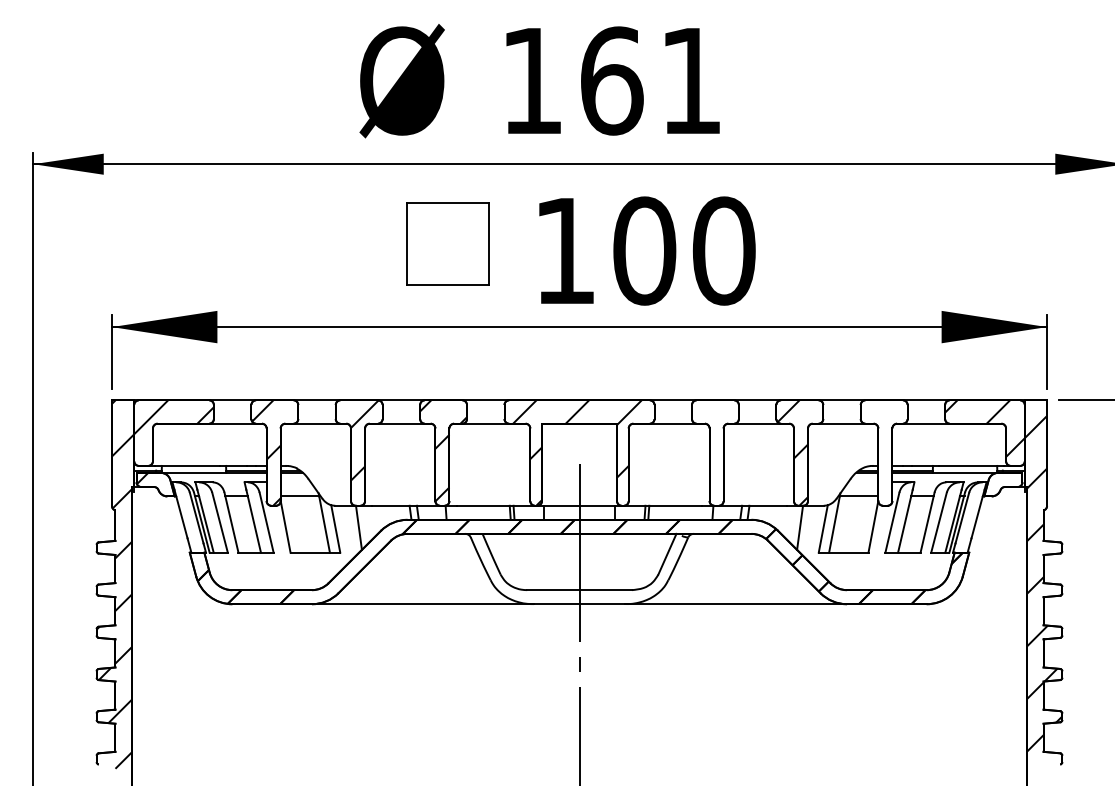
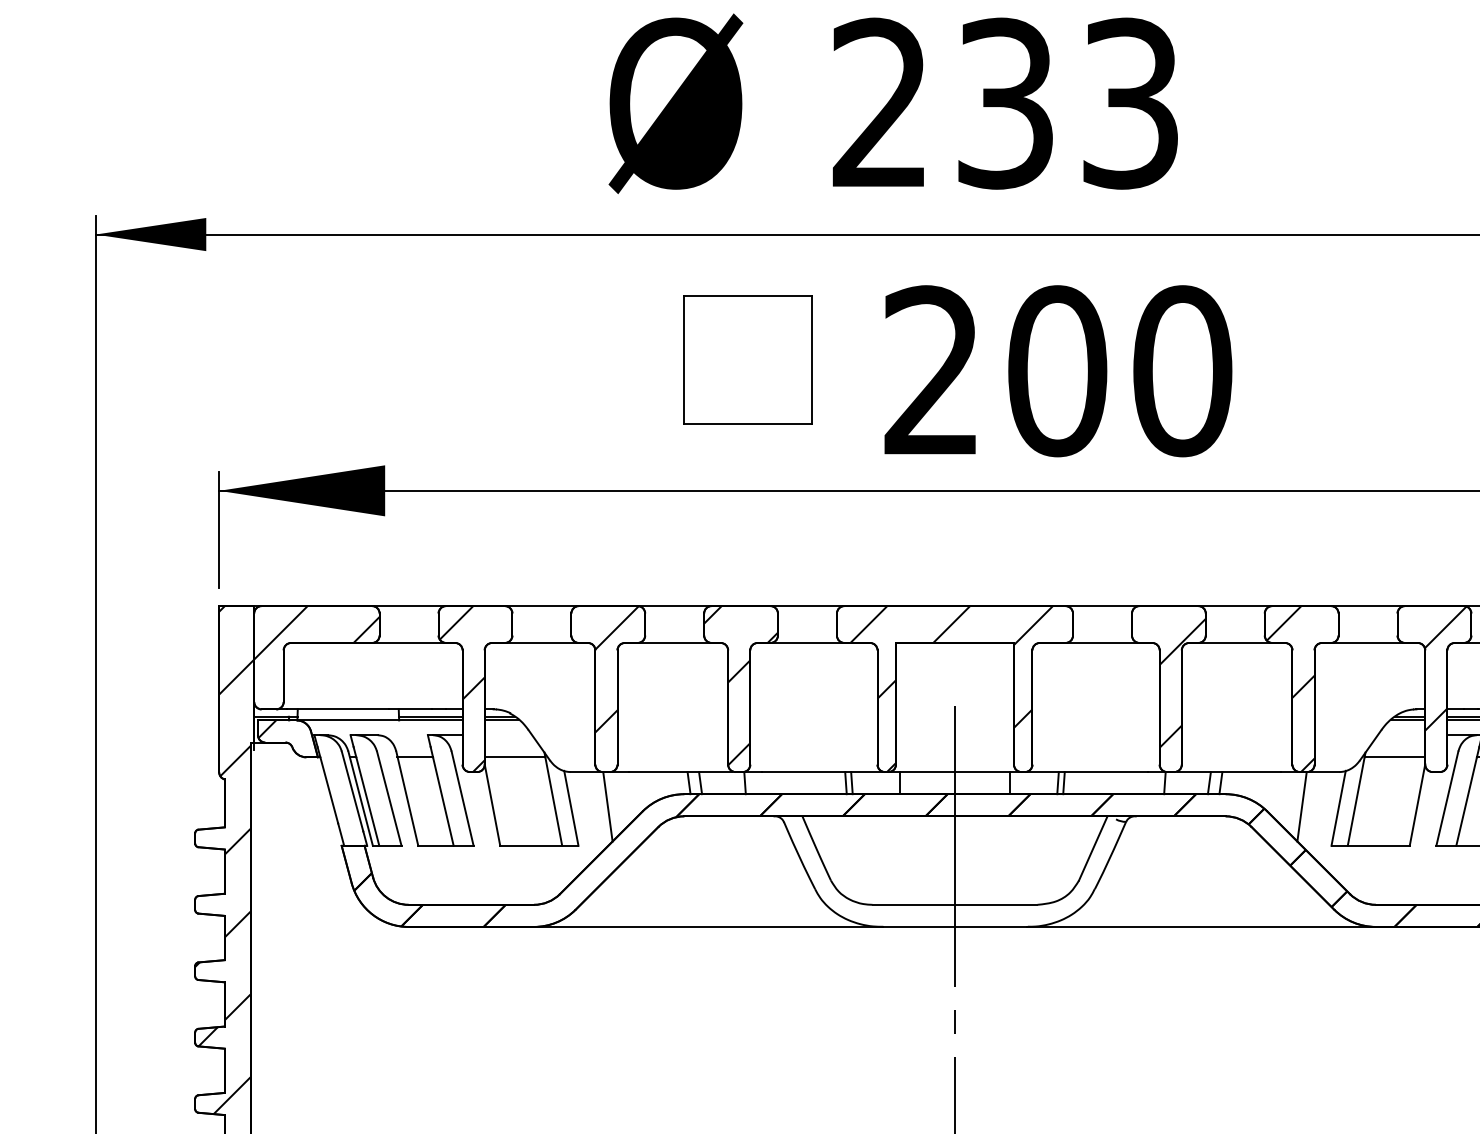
text: (611, 80) -> (1005, 102), 161 -> 233
text: (563, 249) -> (929, 368), 100 -> 200
hatch: (891, 439) -> (1445, 667), added
hatch: (723, 449) -> (1181, 683), added

